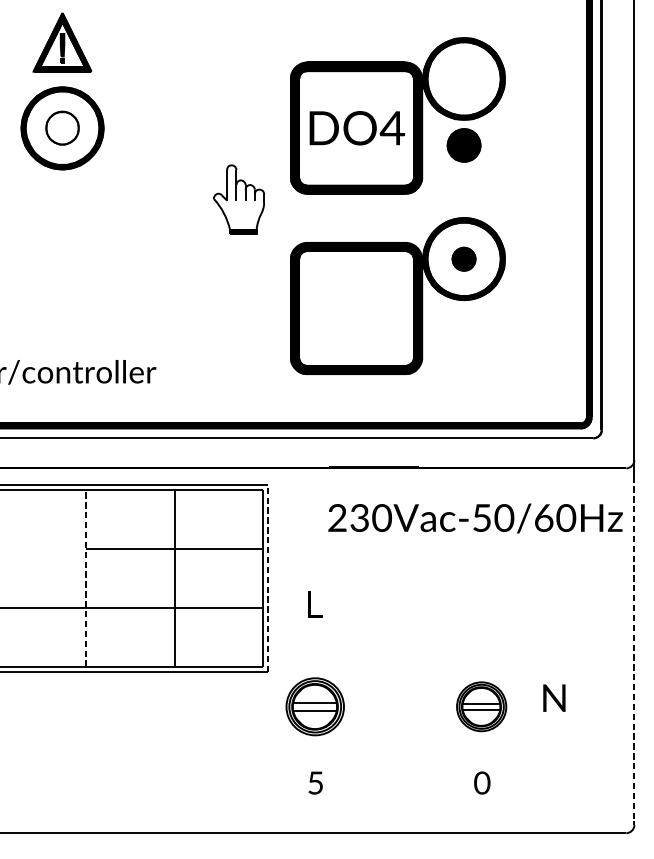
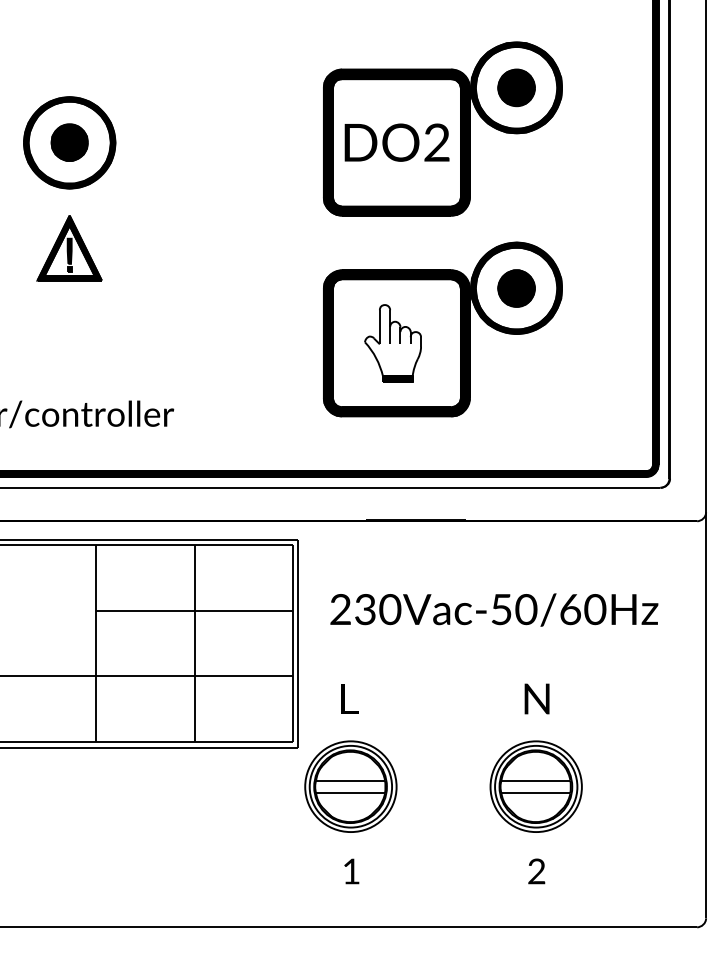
part: (62, 42) -> (69, 248), moved
fill: (62, 128) -> (69, 142), added
text: (392, 128) -> (436, 142), DO4 -> DO2
part: (464, 145) -> (516, 87), moved
part: (238, 199) -> (392, 343), moved
part: (464, 259) -> (516, 288), size x1.43
text: (475, 518) -> (494, 609), moved
line: (86, 578) -> (96, 643), dashed -> solid
line: (268, 578) -> (298, 643), dashed -> solid
text: (314, 604) -> (349, 698), moved
line: (634, 649) -> (706, 722), dashed -> solid
text: (553, 697) -> (536, 698), moved
part: (314, 706) -> (350, 786), size x1.43
part: (481, 706) -> (535, 786), size x1.67
text: (315, 783) -> (351, 871), 5 -> 1
text: (481, 783) -> (536, 871), 0 -> 2

